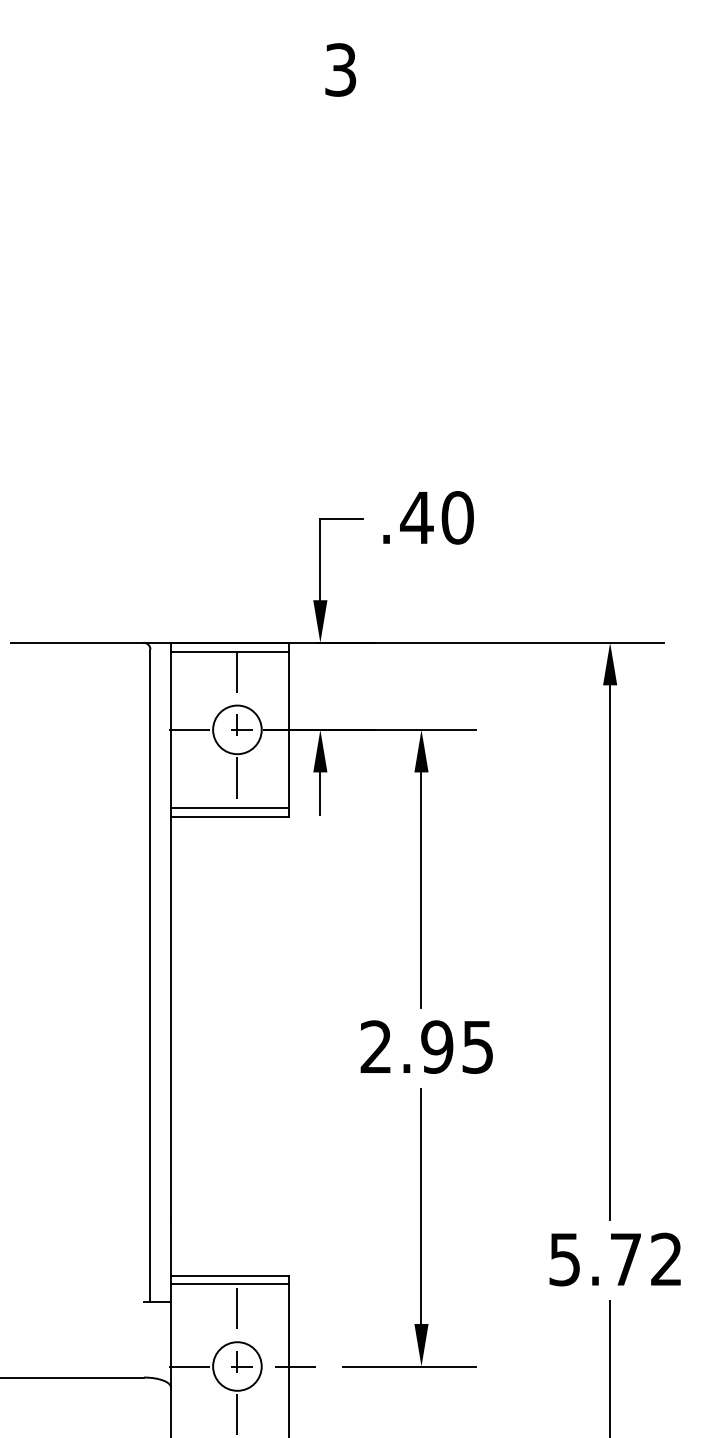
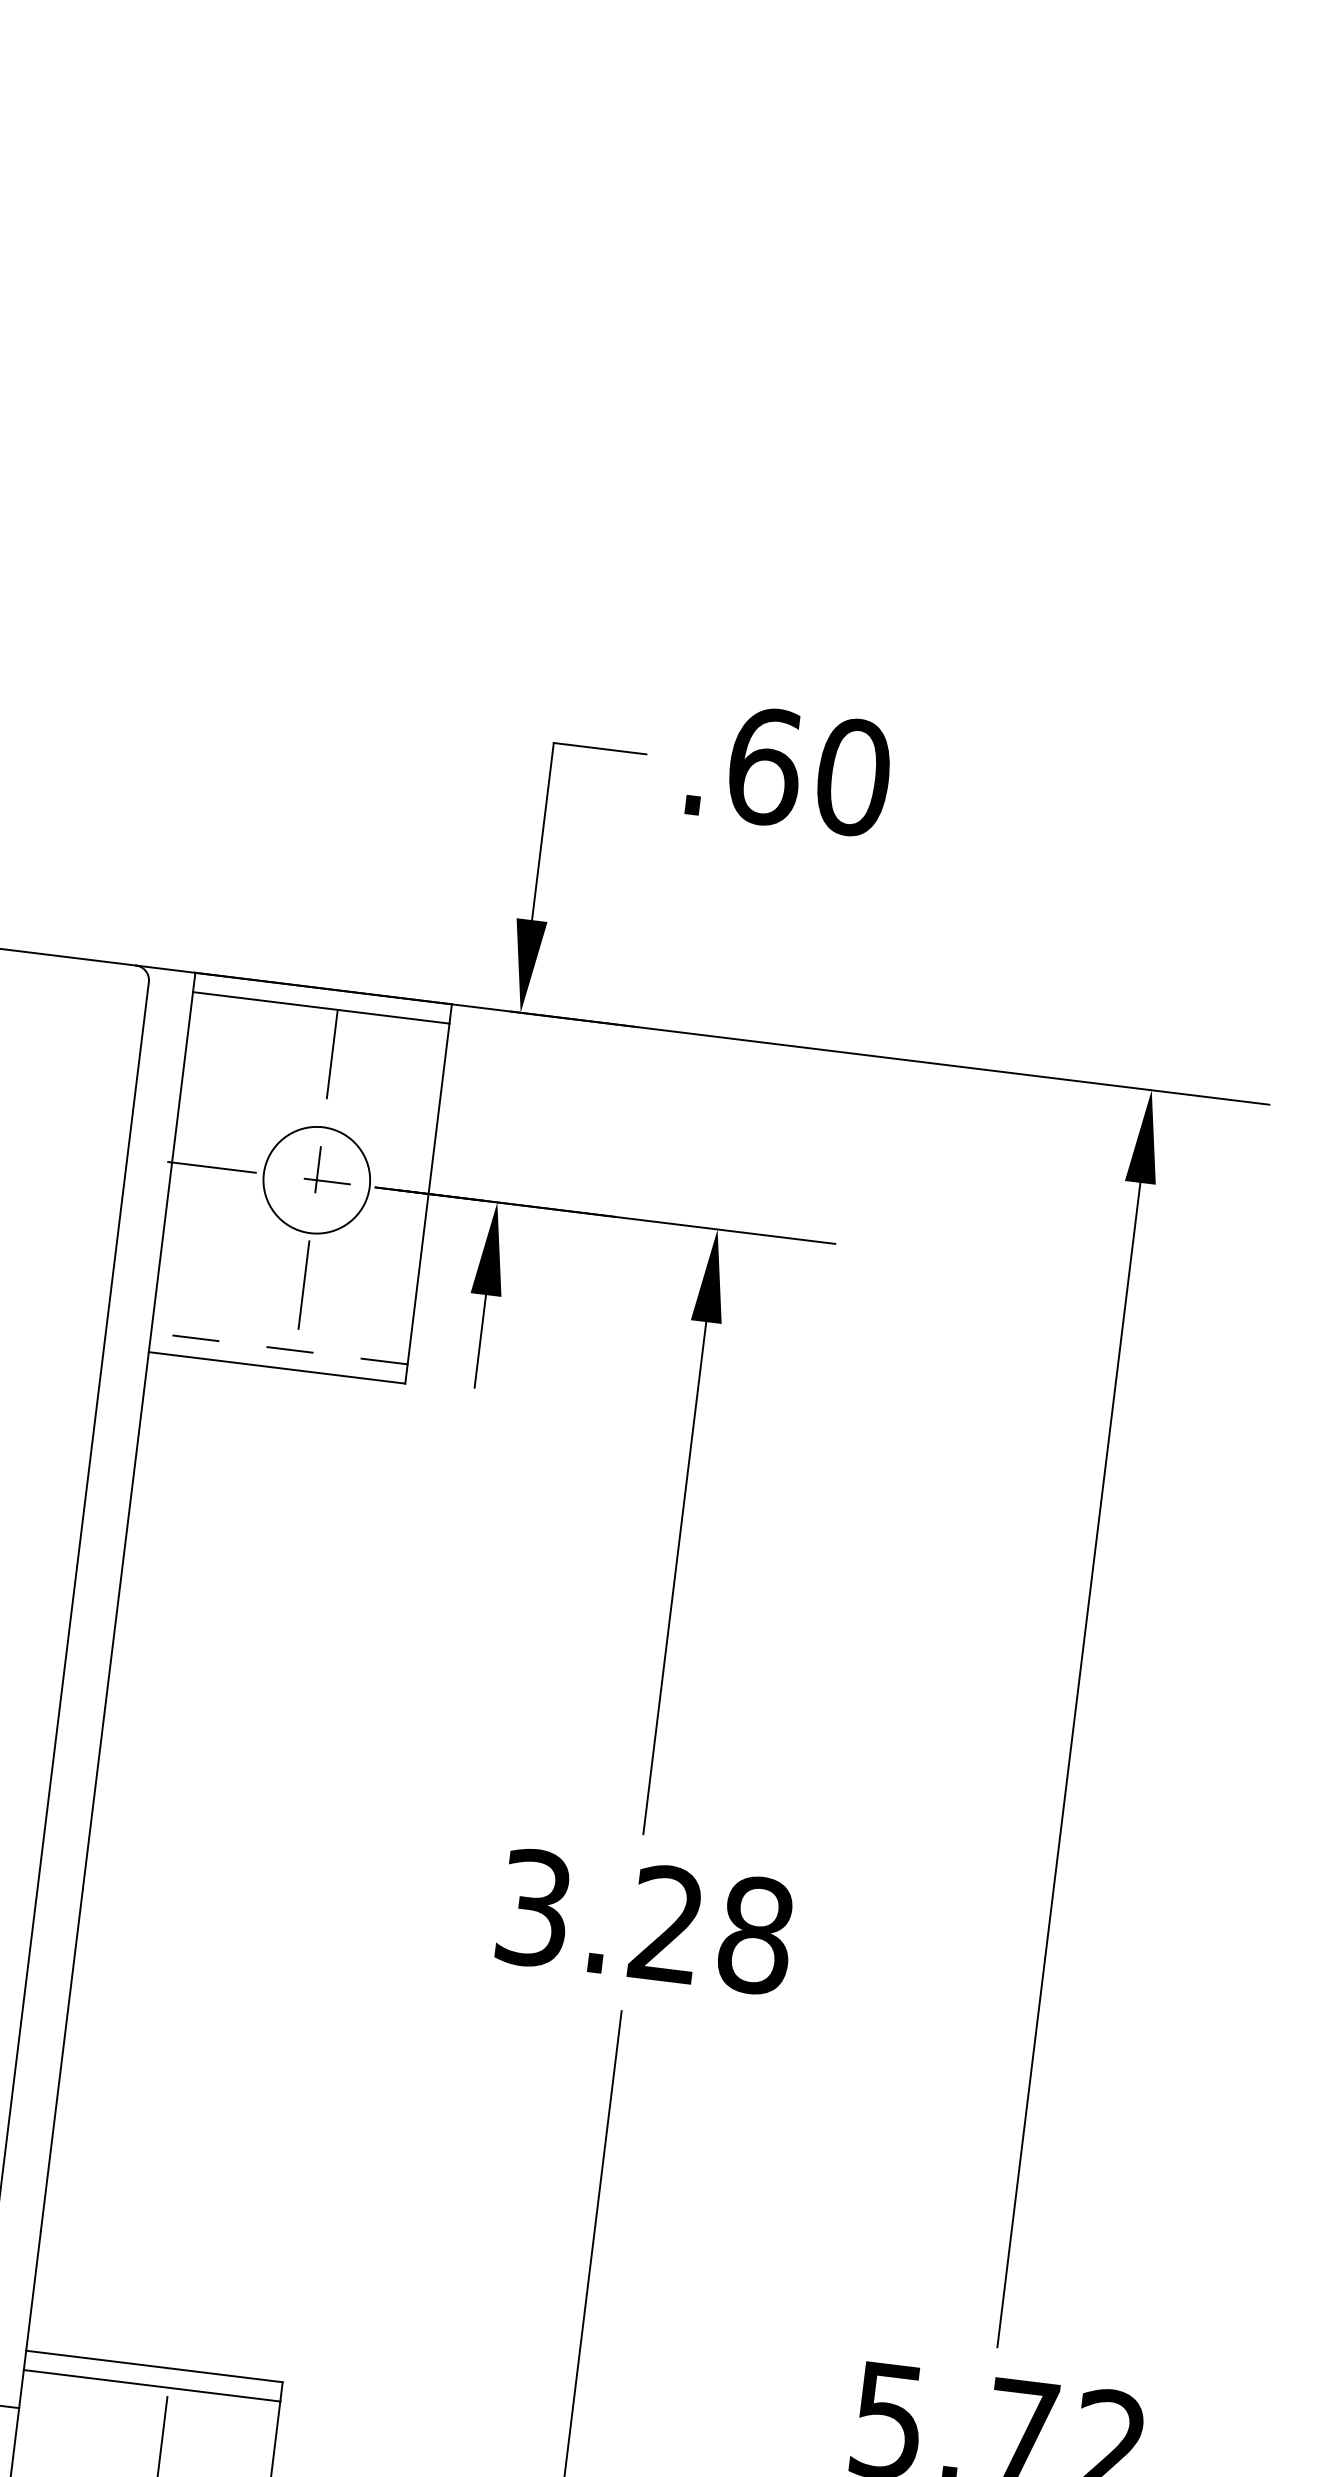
text: (416, 517) -> (763, 765), .40 -> .60
line: (229, 808) -> (278, 1349), solid -> dashed
text: (427, 1046) -> (646, 1920), 2.95 -> 3.28

